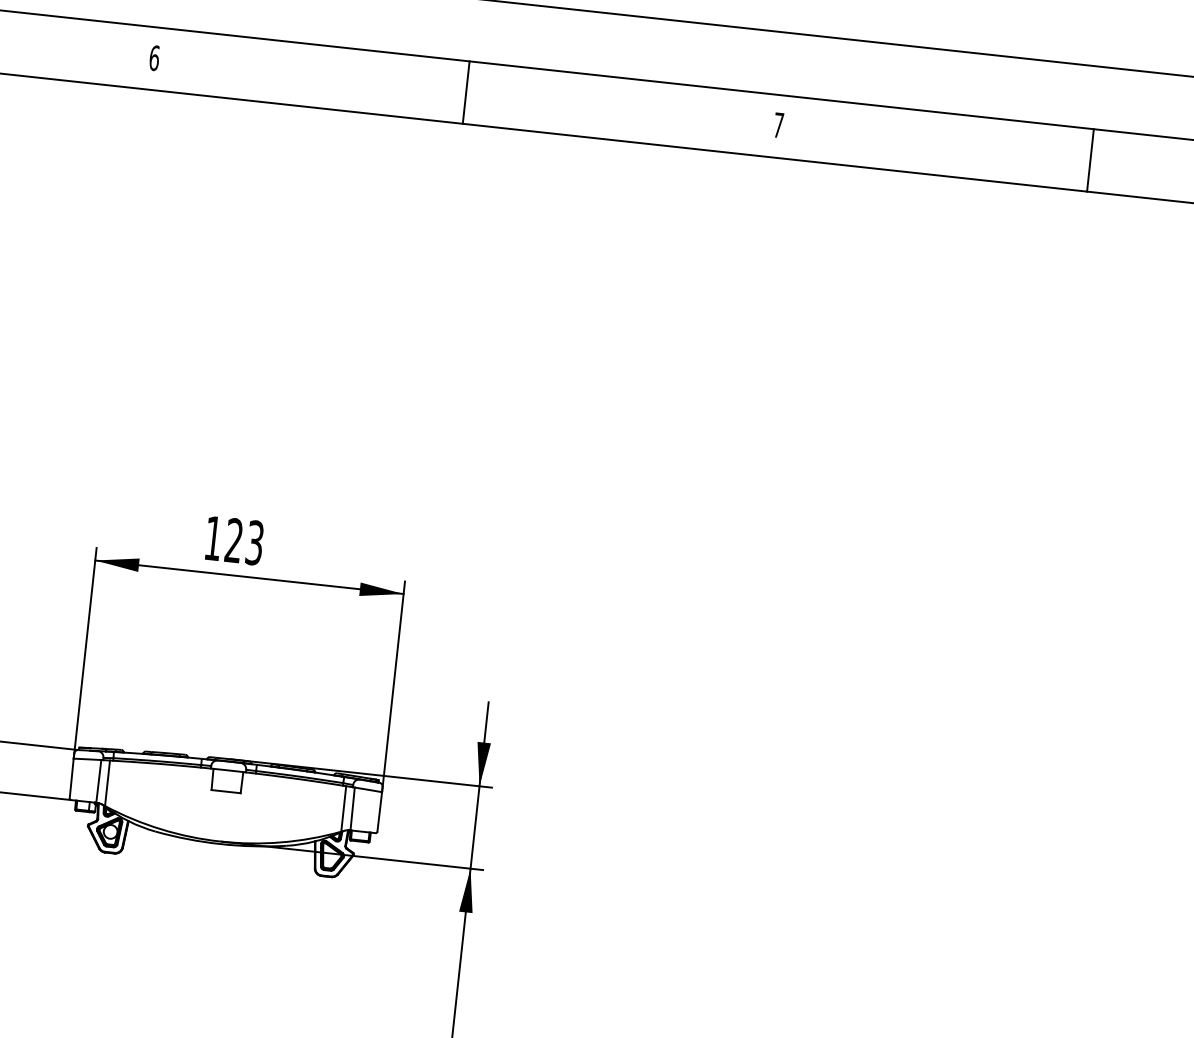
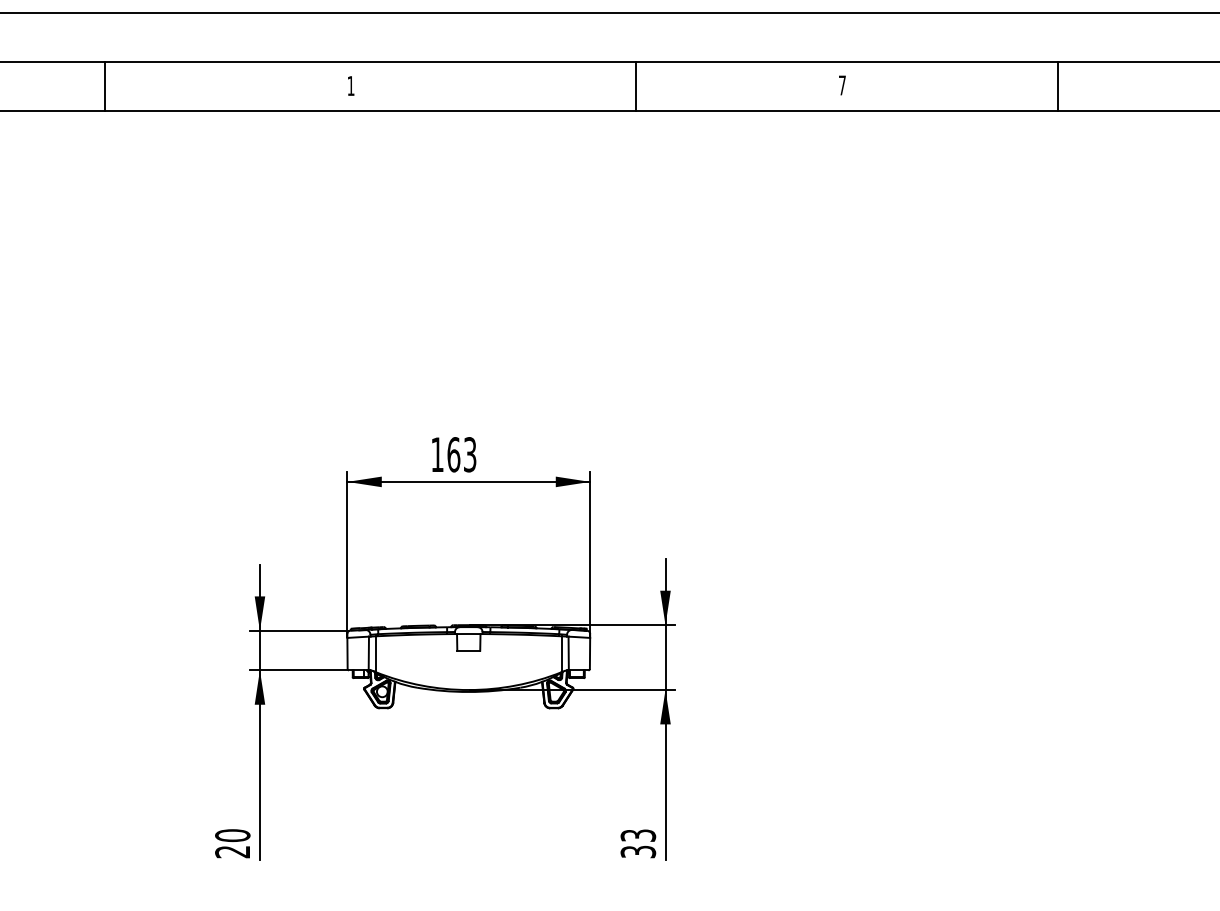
text: (153, 58) -> (350, 86), 6 -> 1
line: (466, 92) -> (635, 86), moved
line: (1089, 160) -> (1057, 86), moved
text: (233, 540) -> (453, 454), 123 -> 163

